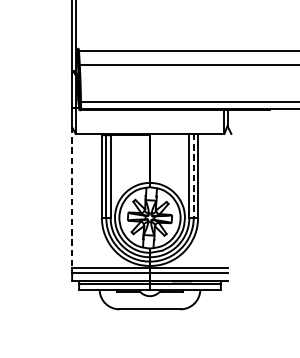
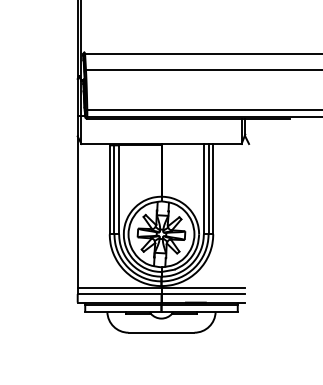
line: (193, 176) -> (208, 189), dashed -> solid
line: (71, 197) -> (77, 212), dashed -> solid

